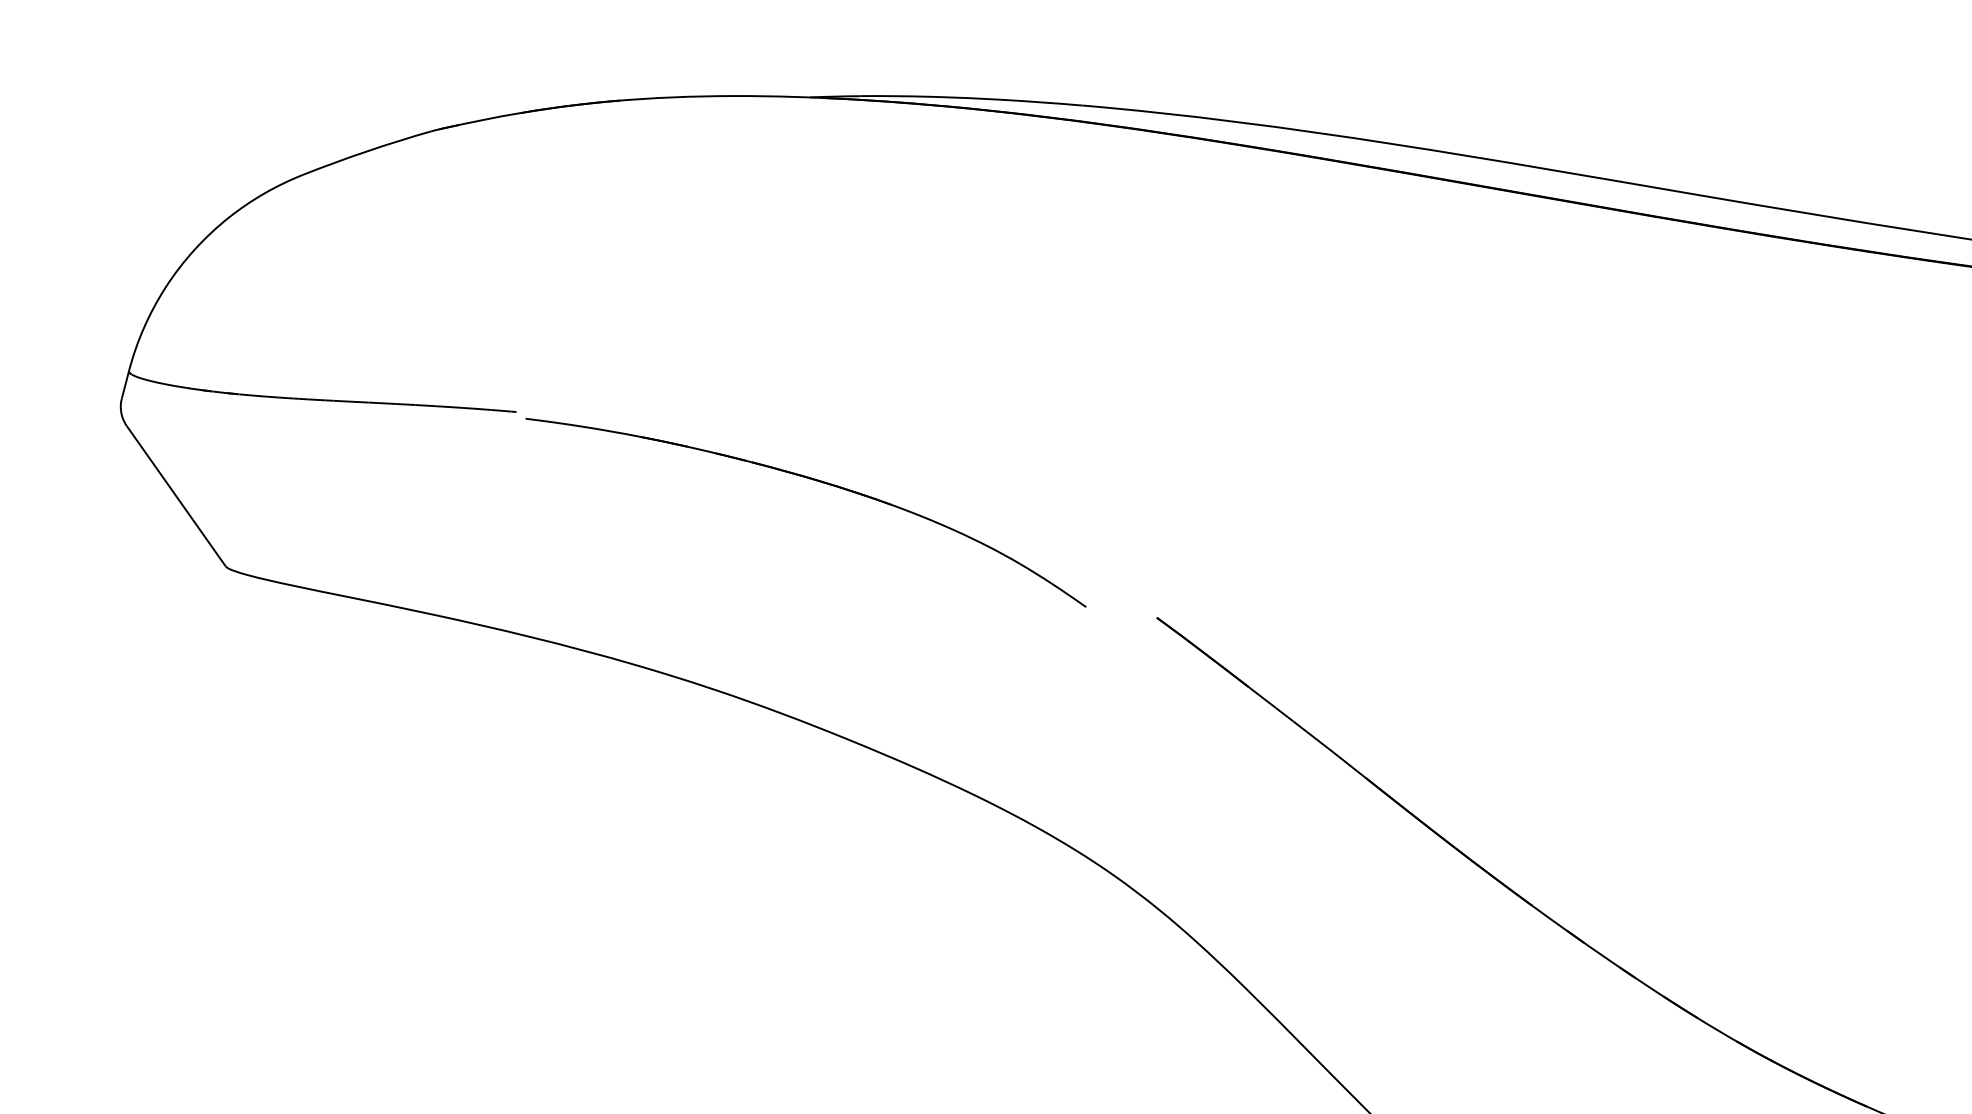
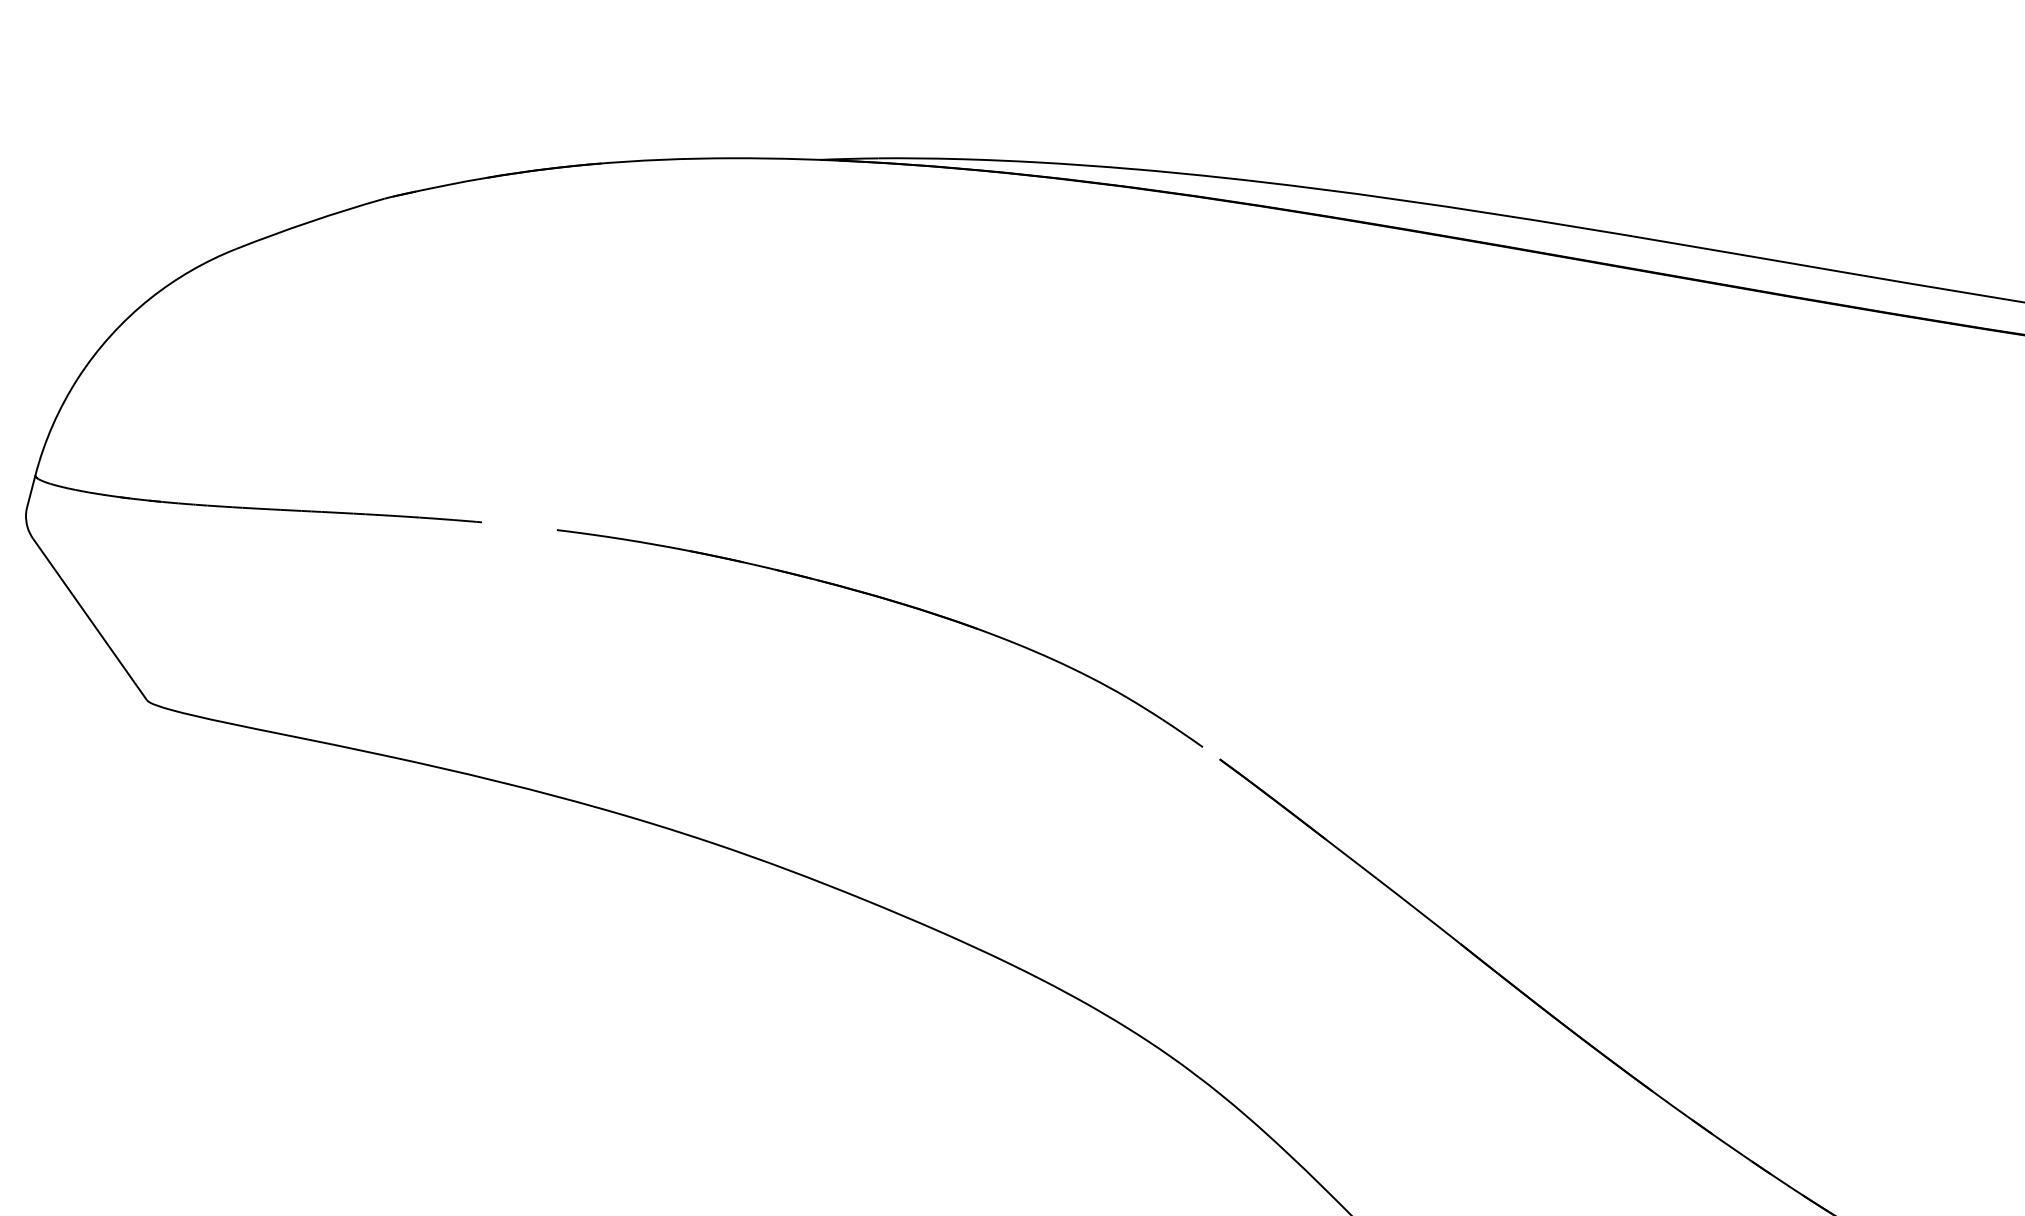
part: (816, 481) -> (892, 602), moved

